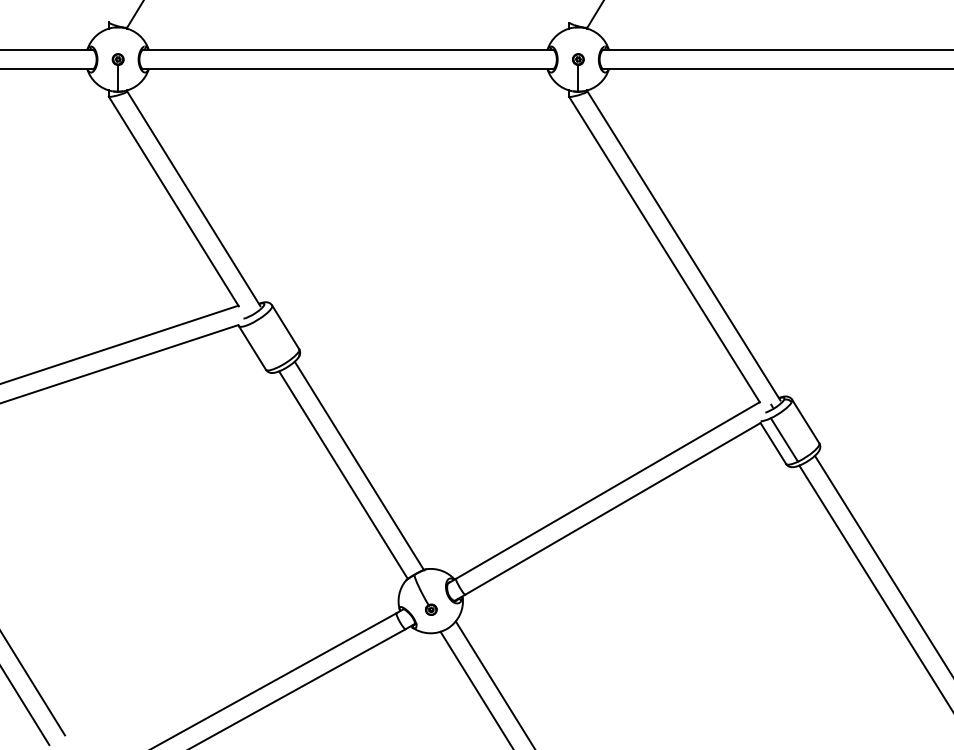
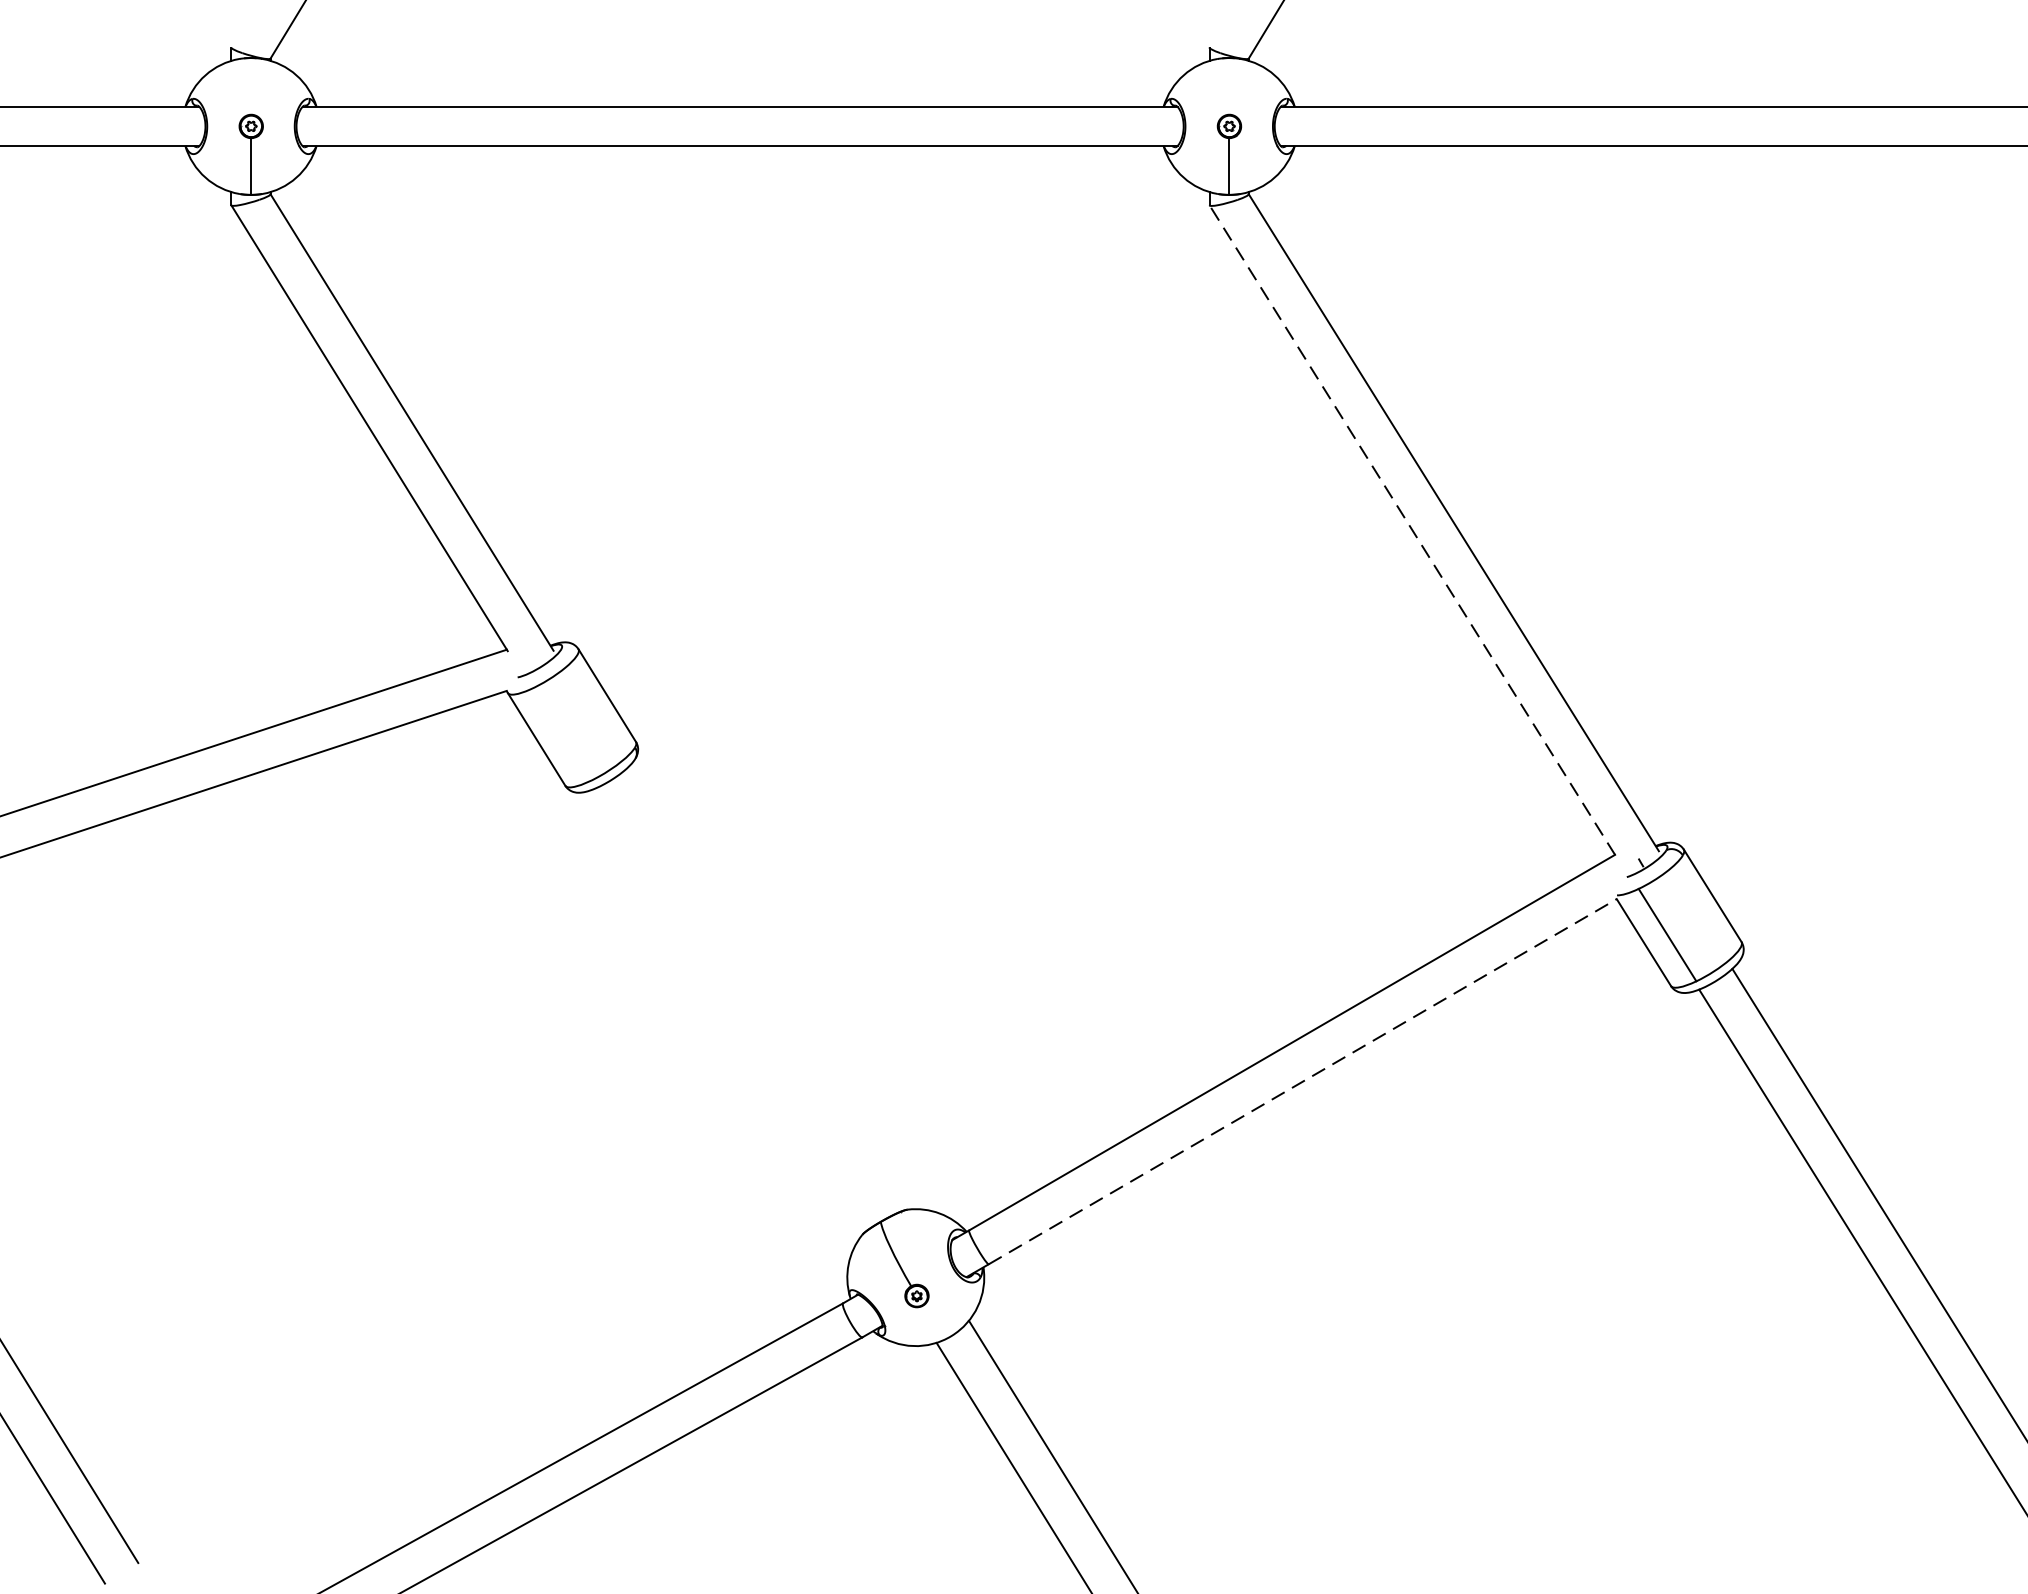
line: (664, 249) -> (1412, 530), solid -> dashed
line: (358, 465) -> (762, 989), removed
line: (343, 475) -> (730, 1010), removed
line: (612, 508) -> (1302, 1080), solid -> dashed

